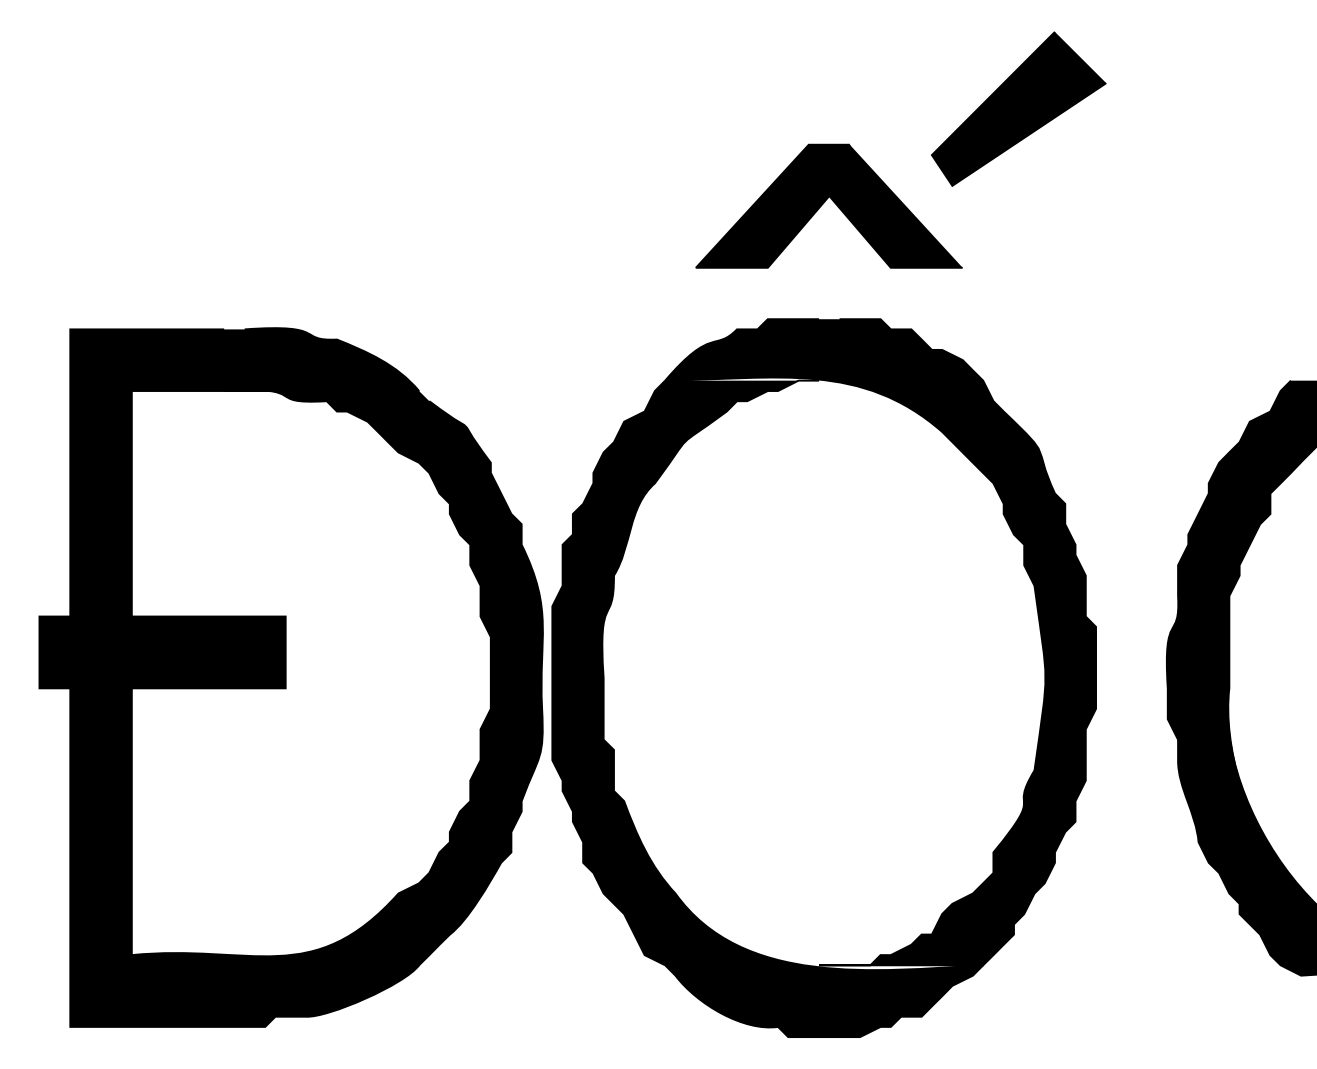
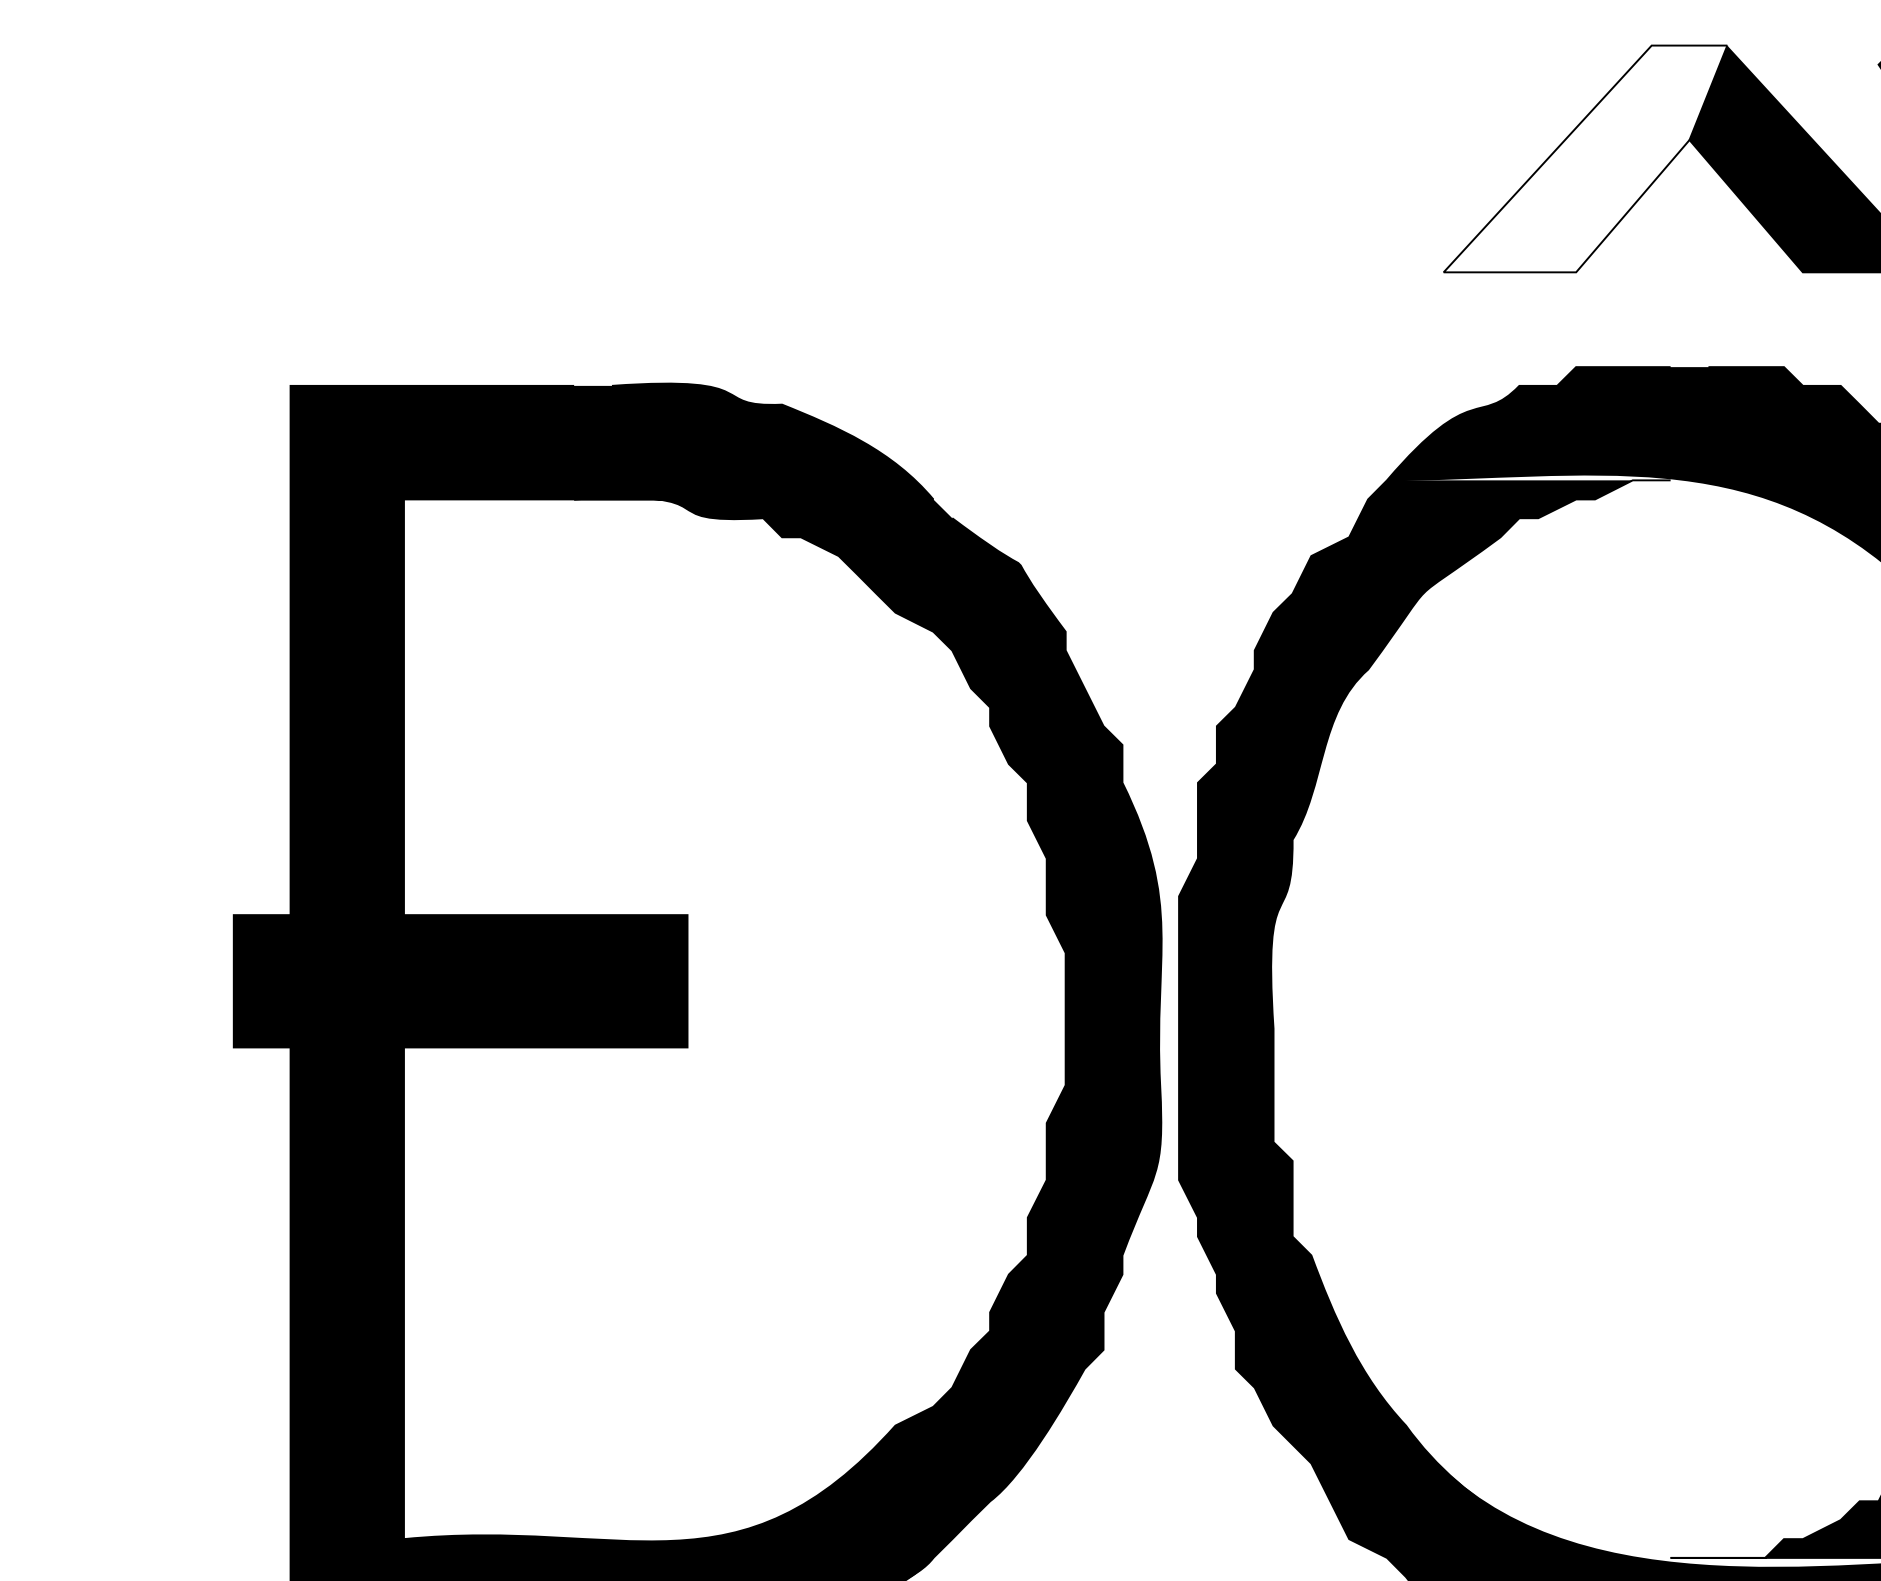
fill: (772, 205) -> (1584, 157), removed

